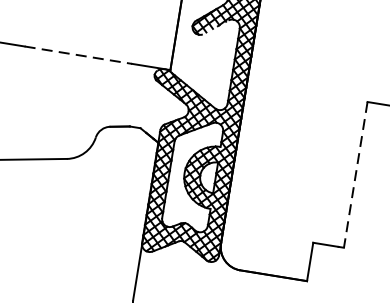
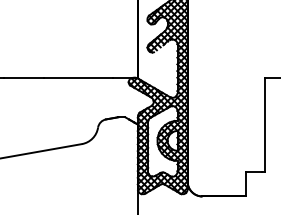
line: (78, 54) -> (78, 77), dashed -> solid
line: (355, 176) -> (265, 125), dashed -> solid

